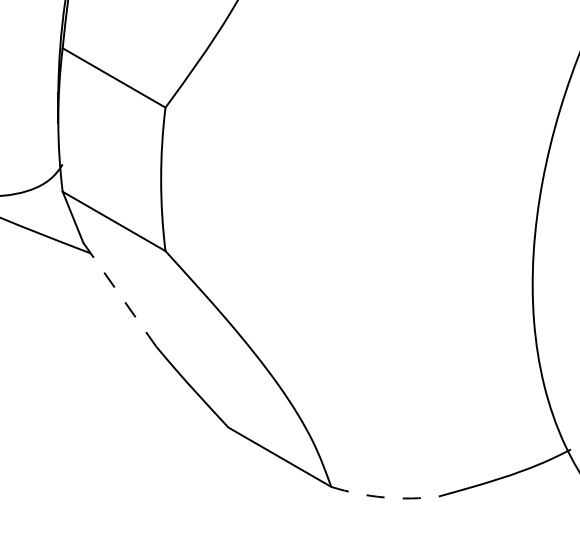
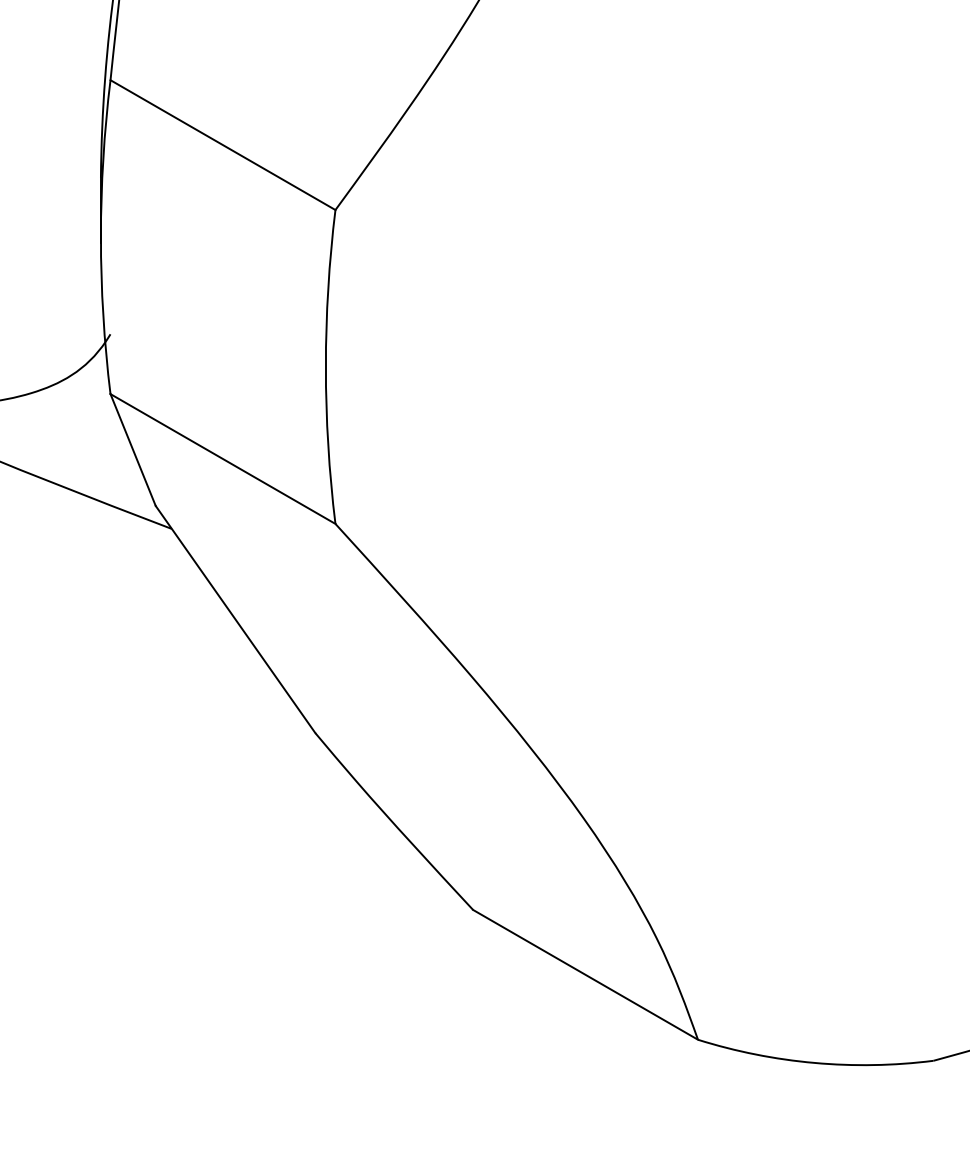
line: (120, 295) -> (236, 621), dashed -> solid
arc: (384, 497) -> (814, 1062), dashed -> solid

